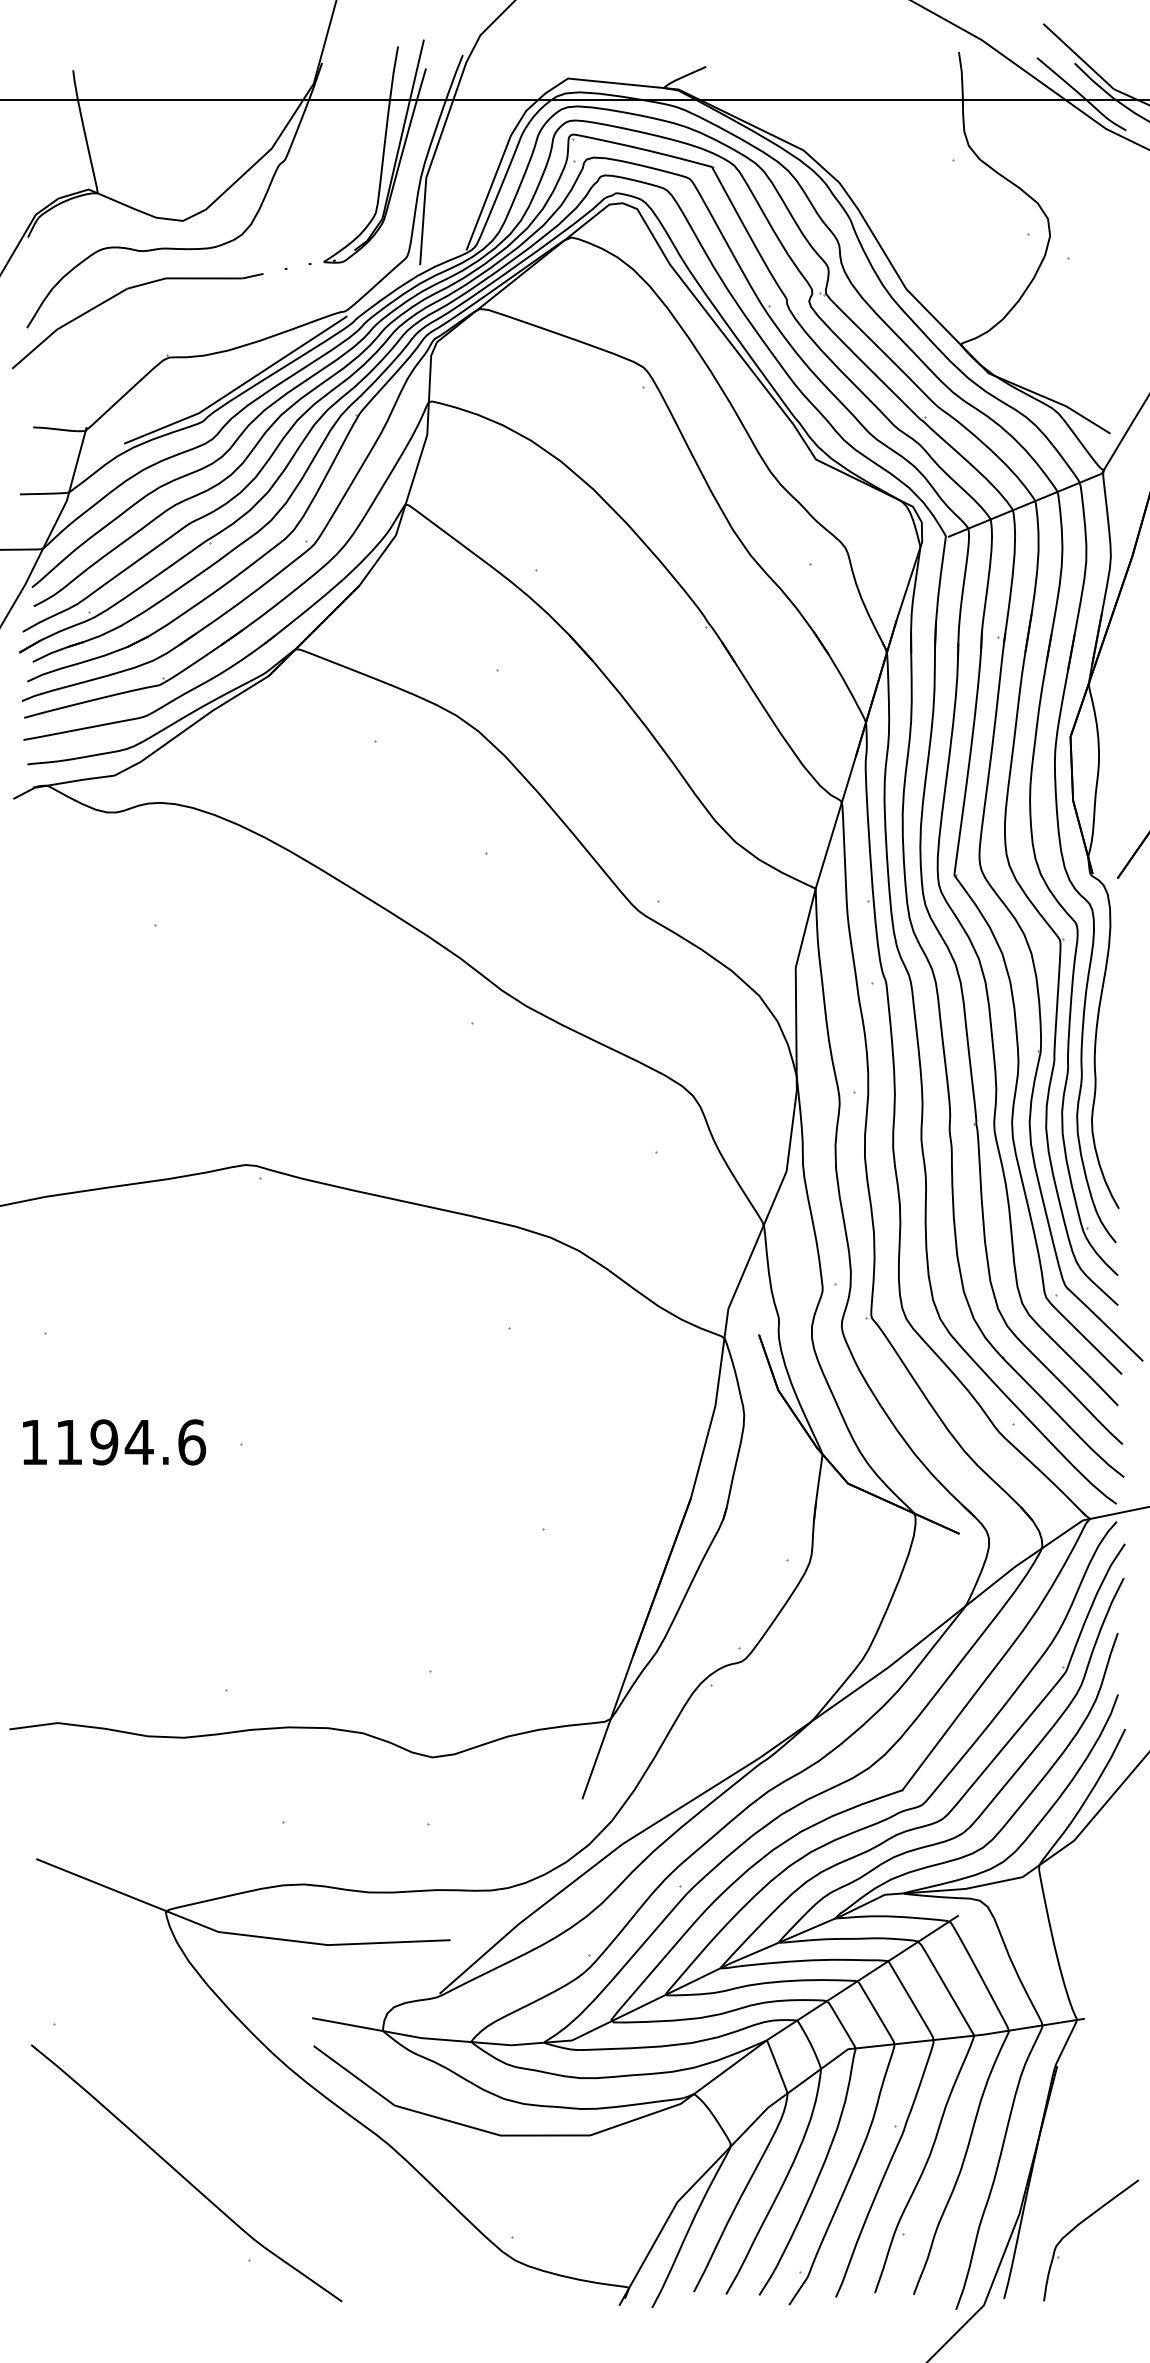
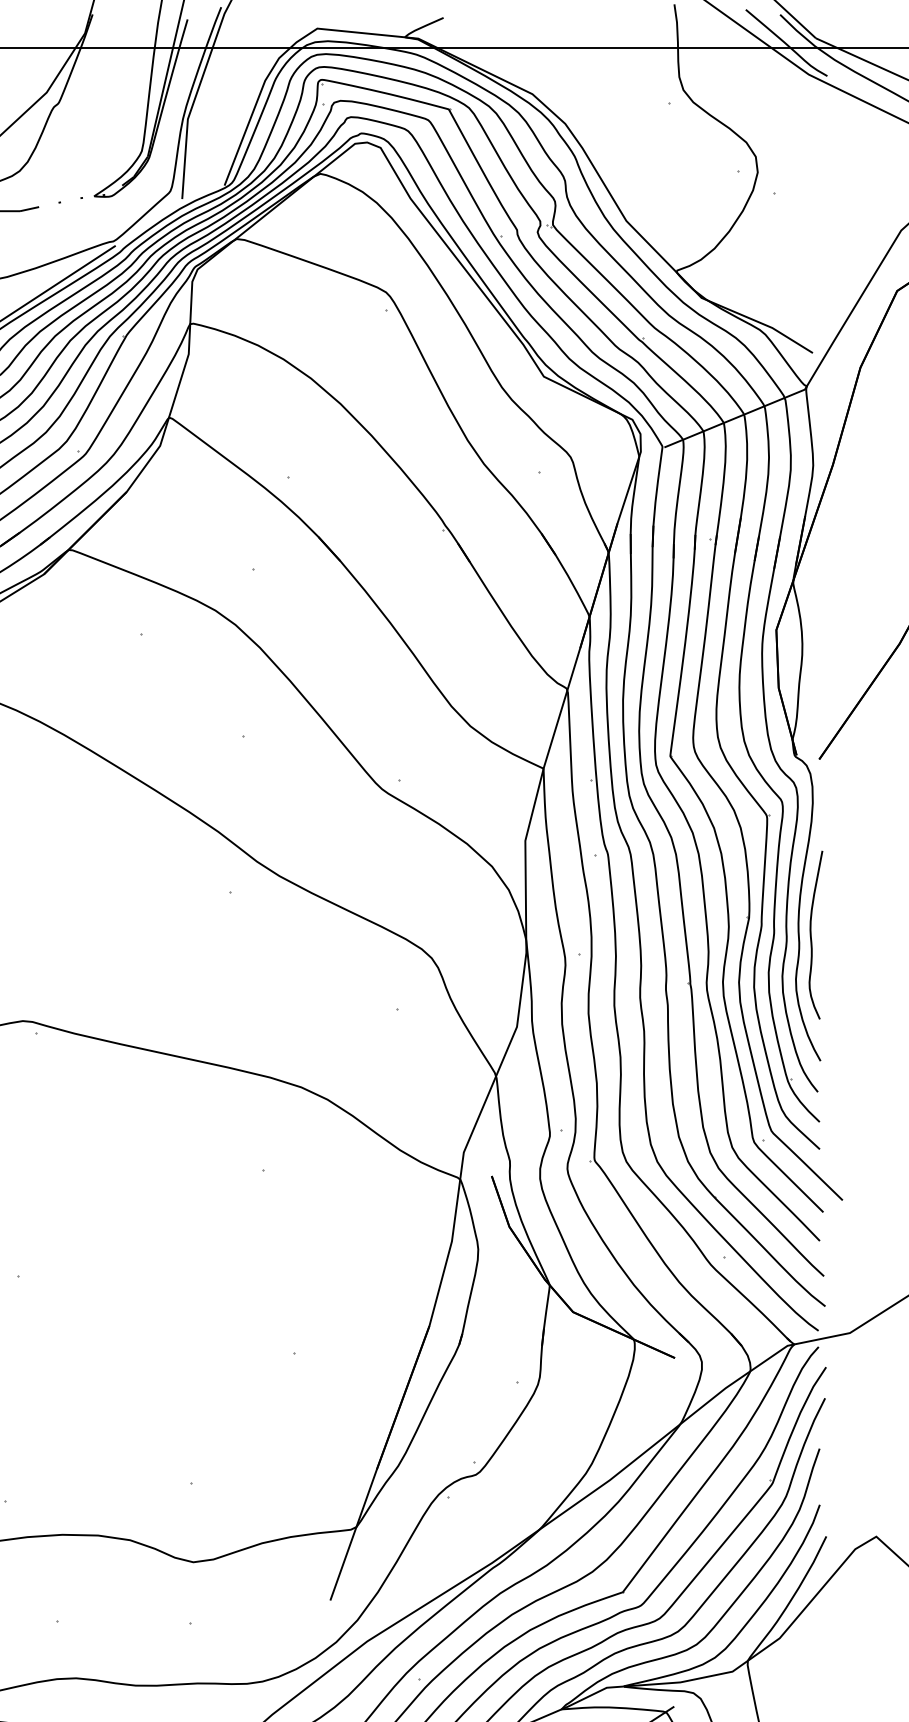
curve: (1109, 1071) -> (811, 935), added

